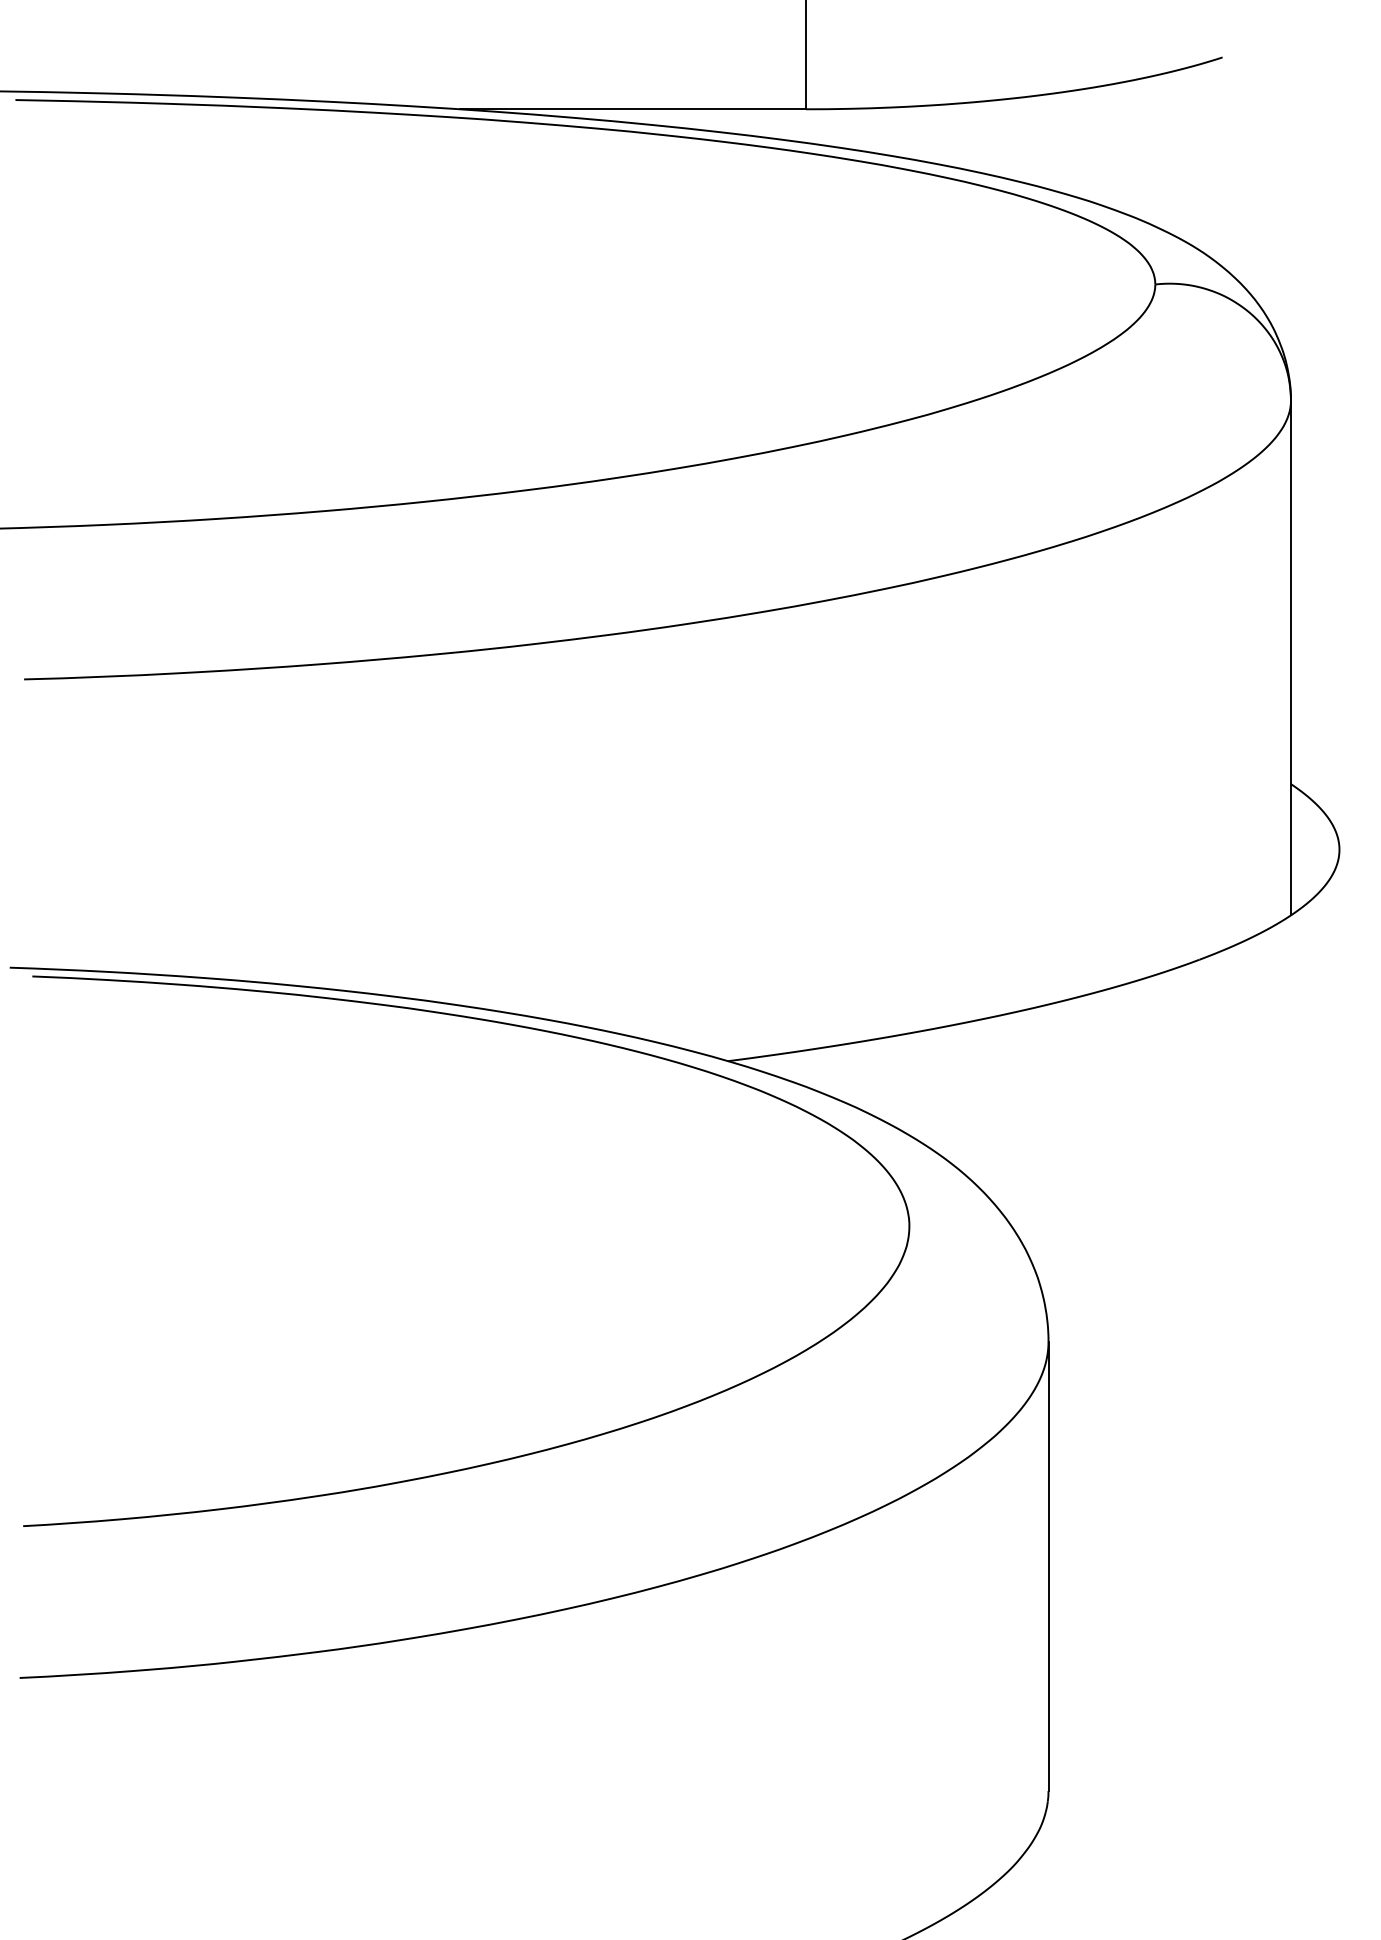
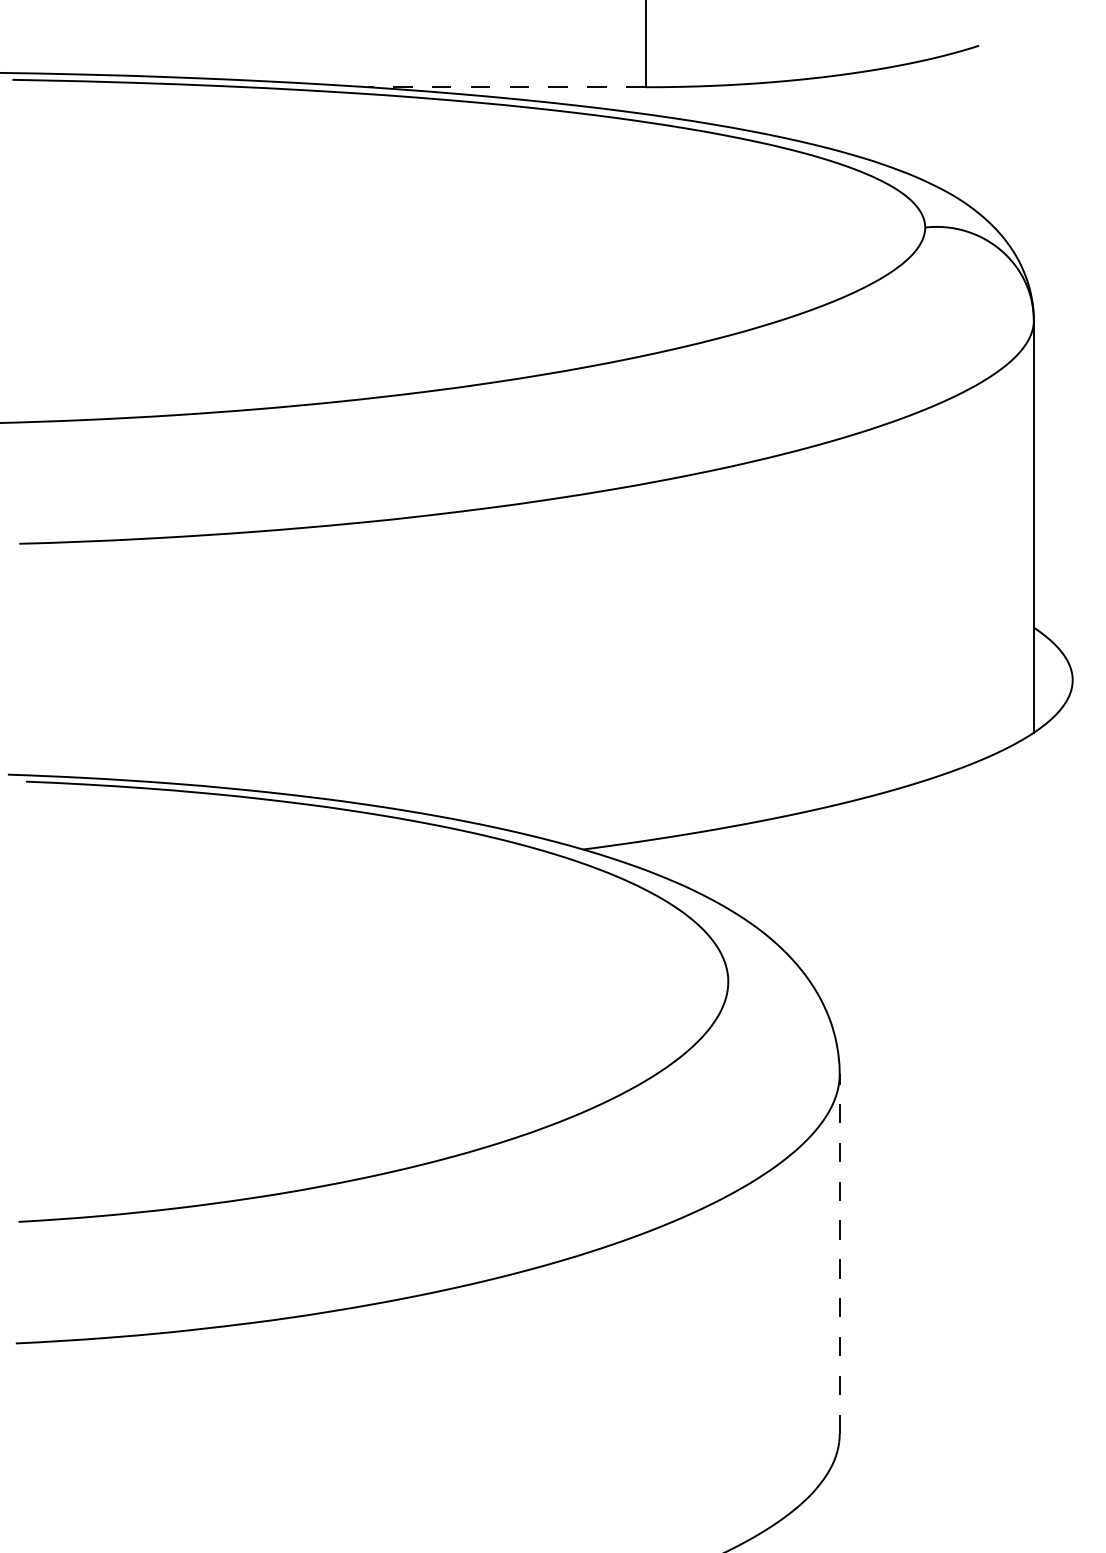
line: (632, 109) -> (506, 87), solid -> dashed
line: (1048, 1566) -> (839, 1254), solid -> dashed

